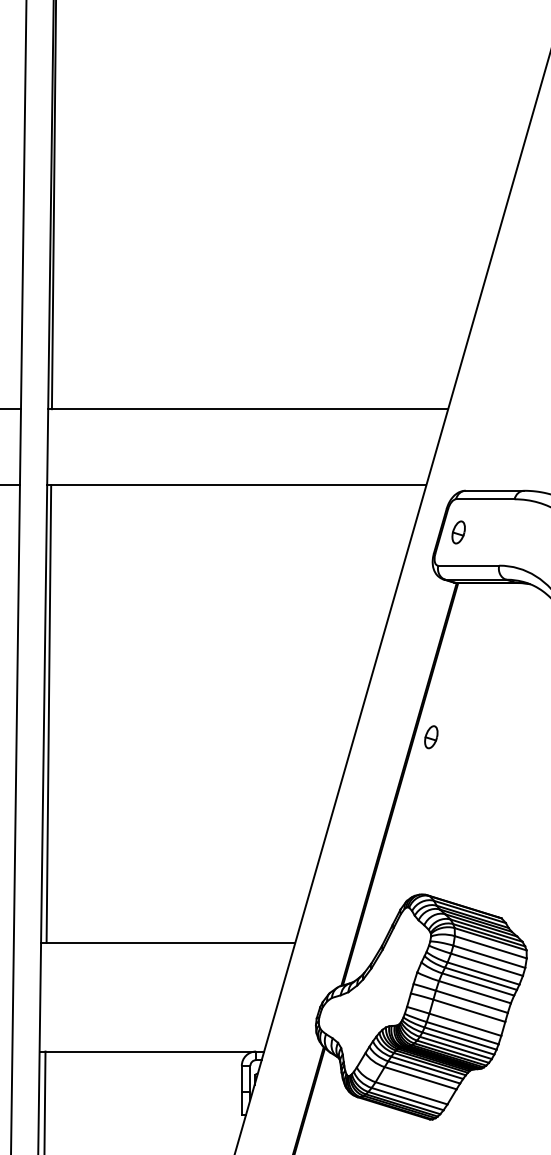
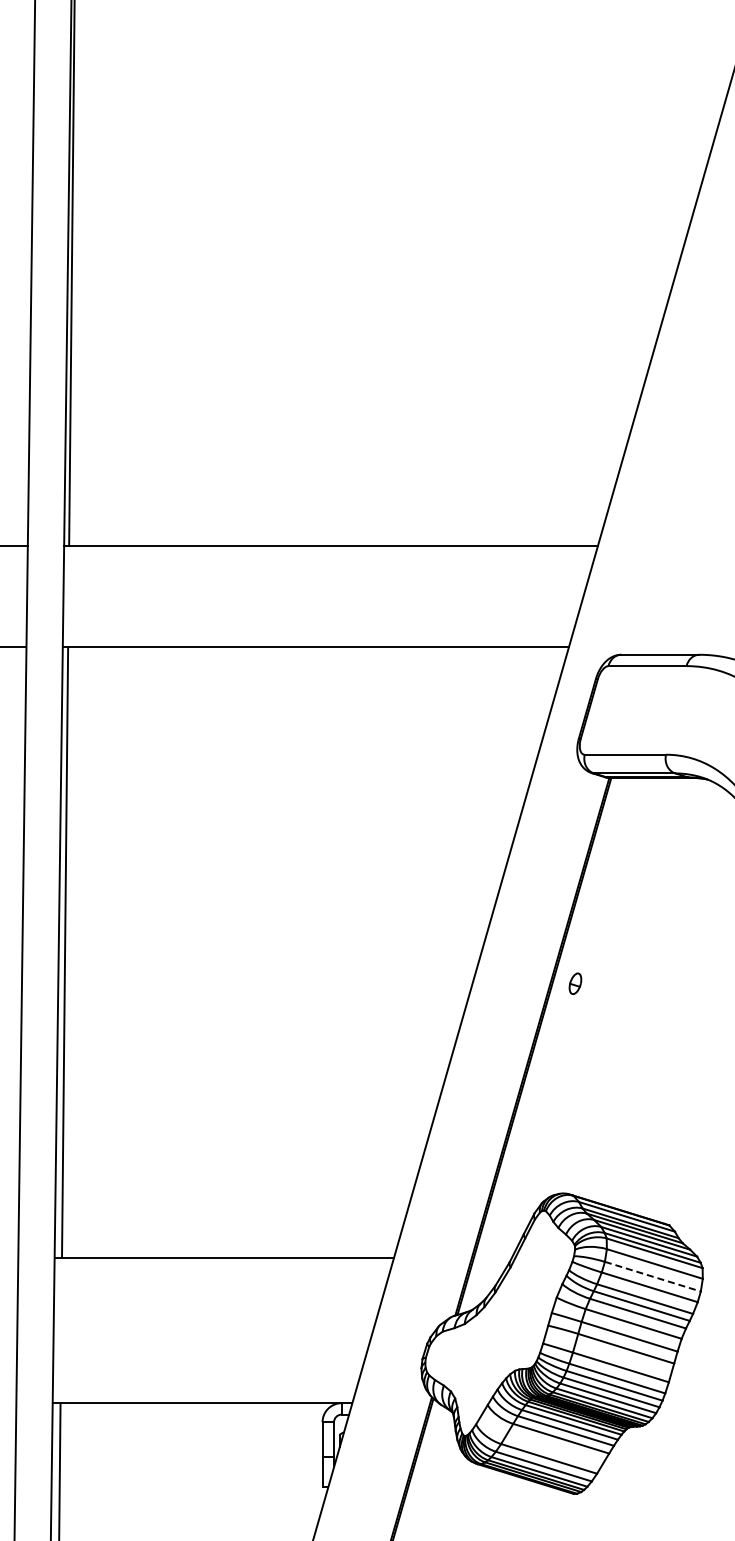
part: (458, 531) -> (611, 709), removed
part: (431, 737) -> (575, 983), size x0.7
line: (489, 956) -> (653, 1276), solid -> dashed

